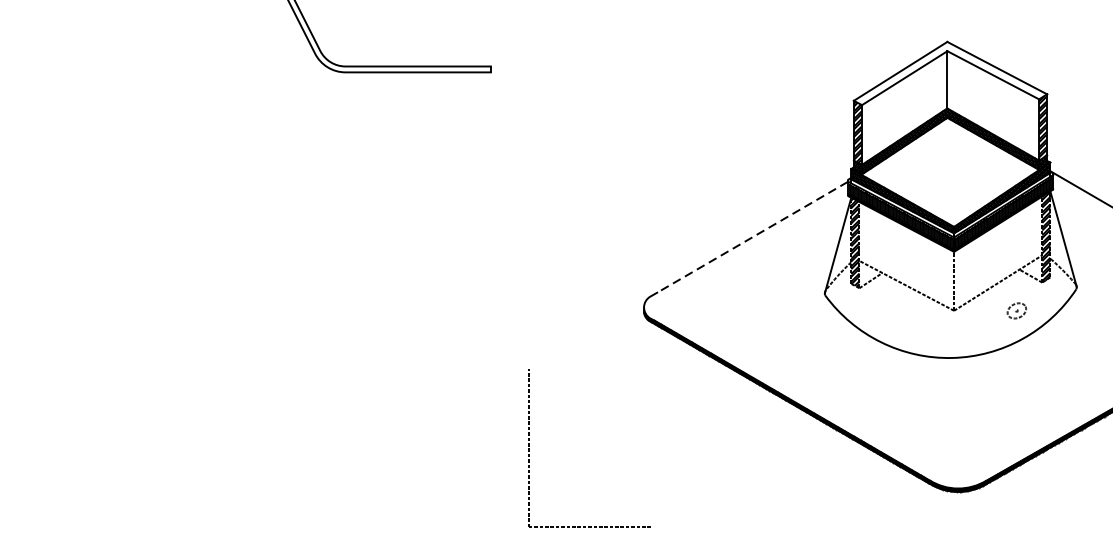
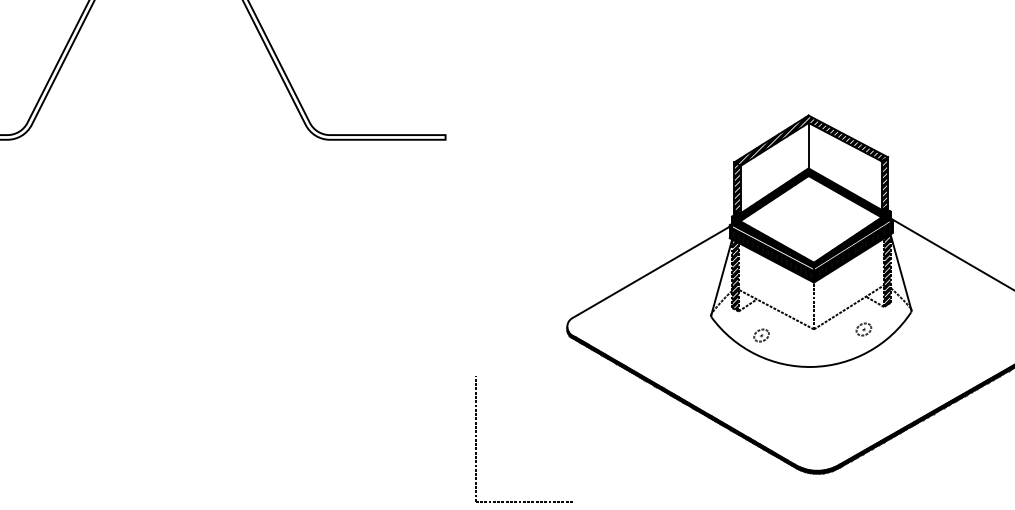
hatch: (951, 73) -> (811, 140), added
line: (752, 237) -> (653, 271), dashed -> solid
part: (888, 318) -> (761, 335), added

